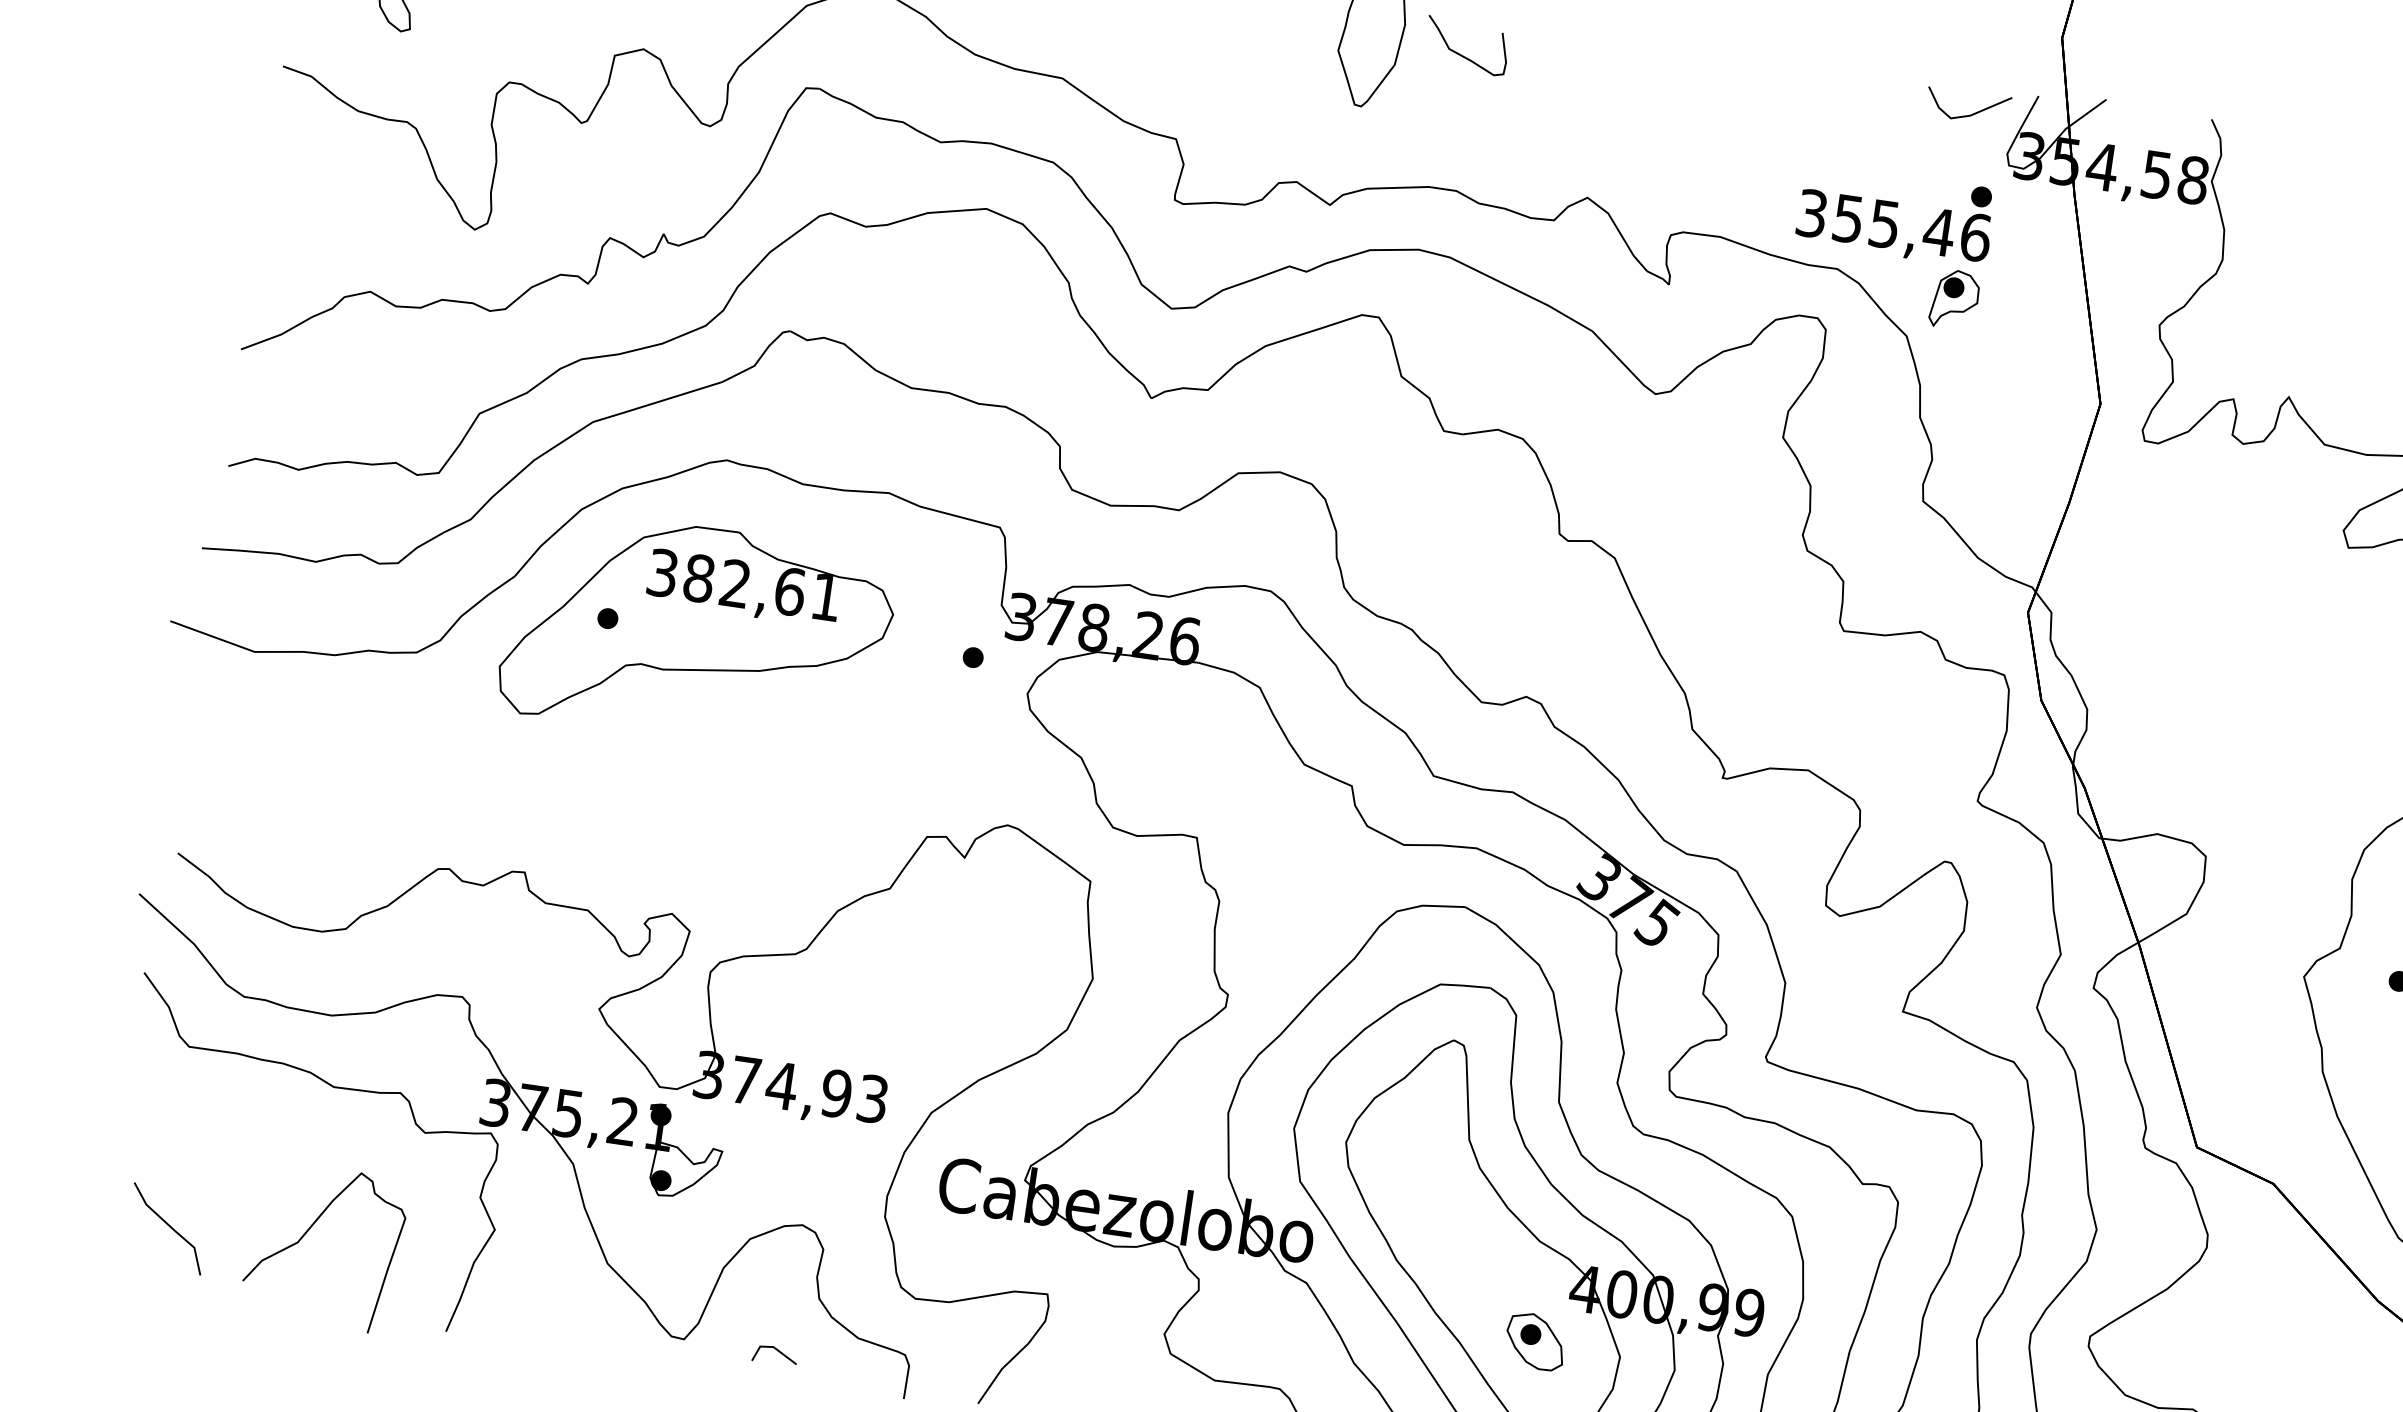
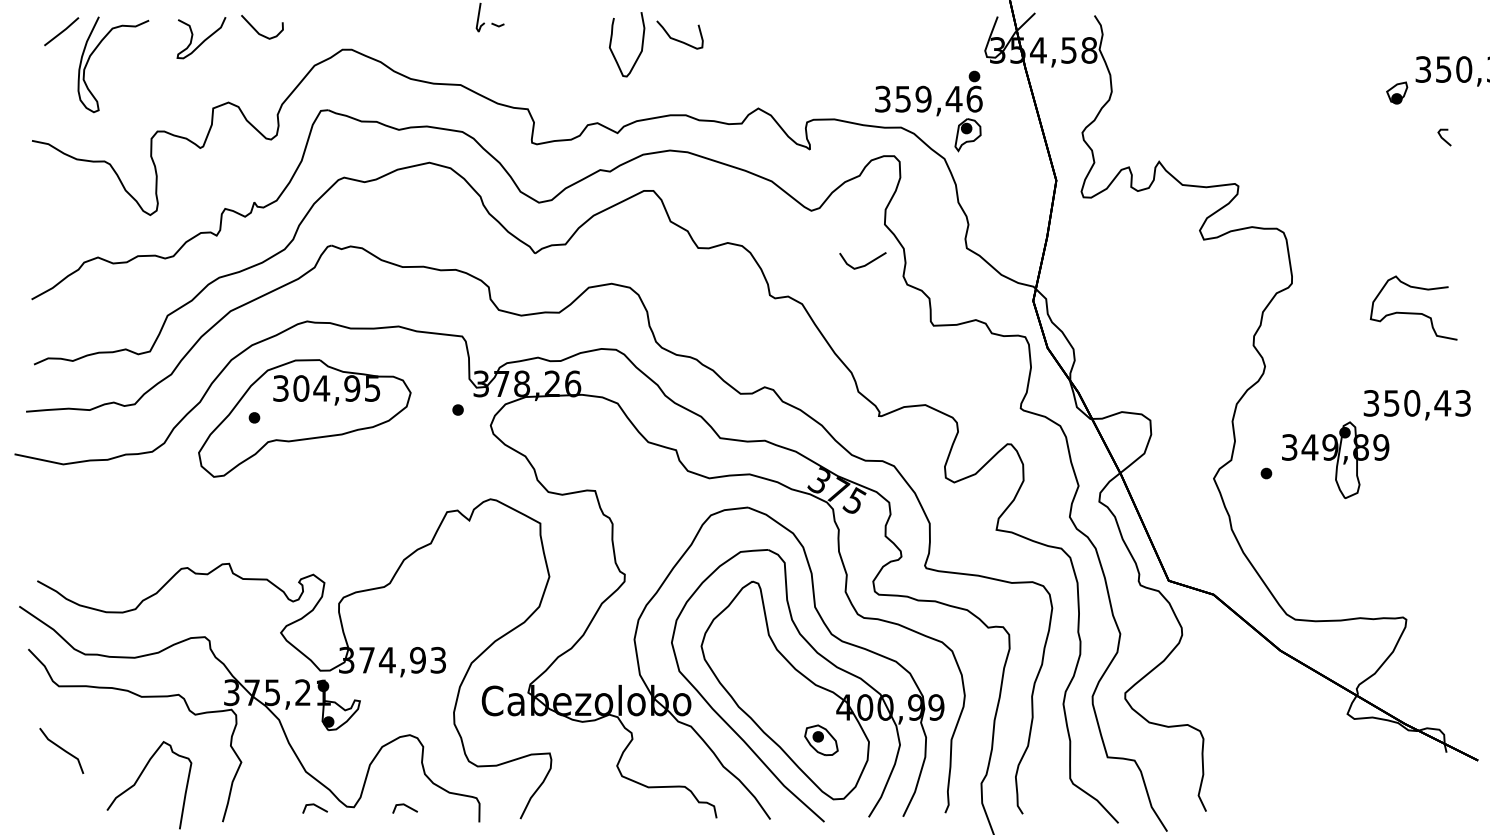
line: (1970, 113) -> (864, 264), moved
text: (1884, 222) -> (923, 98), 355,46 -> 359,46
text: (761, 587) -> (336, 388), 382,61 -> 304,95
line: (167, 1226) -> (61, 749), moved
line: (615, 1327) -> (315, 806), added

